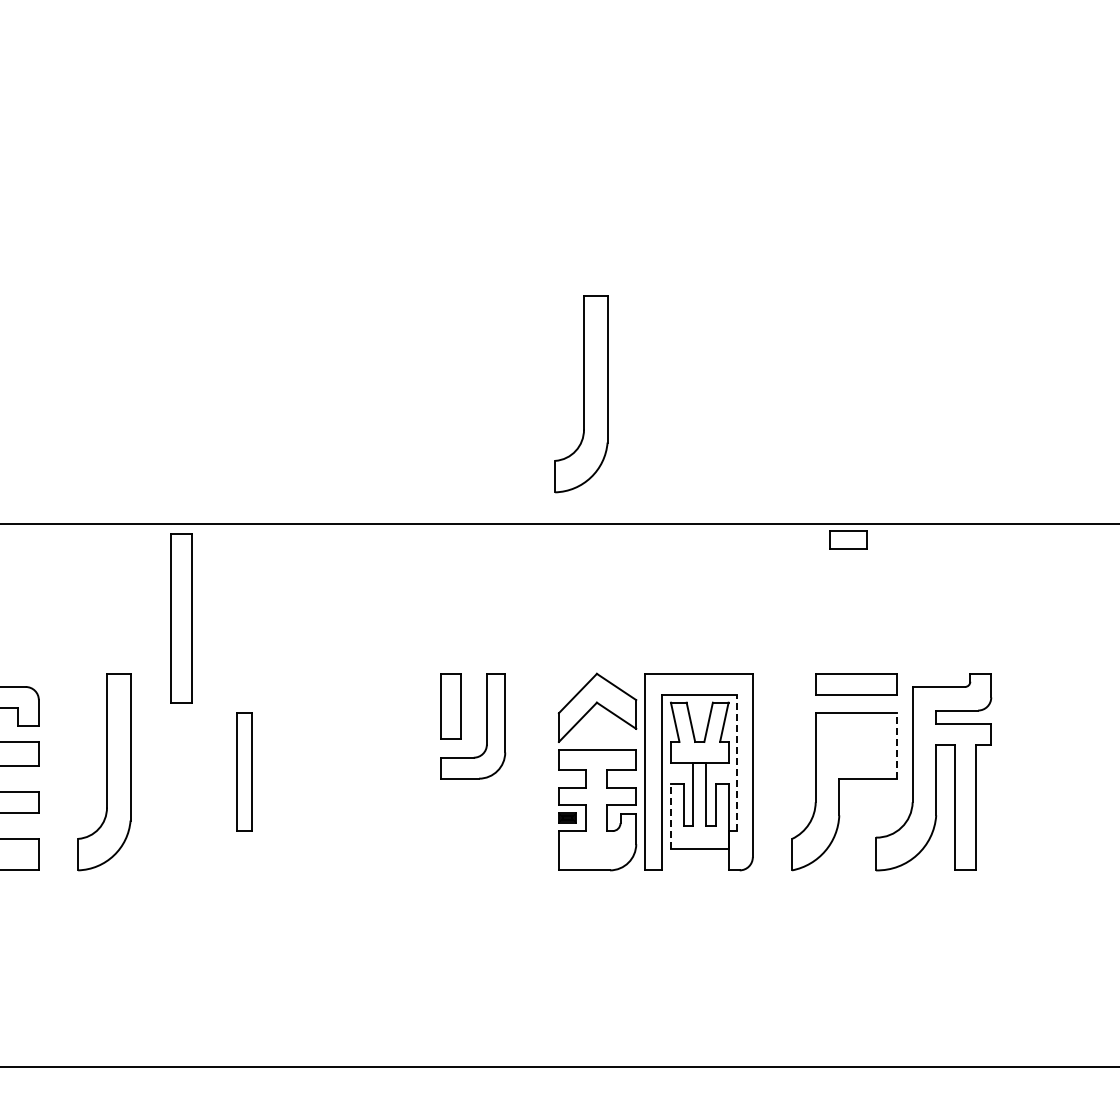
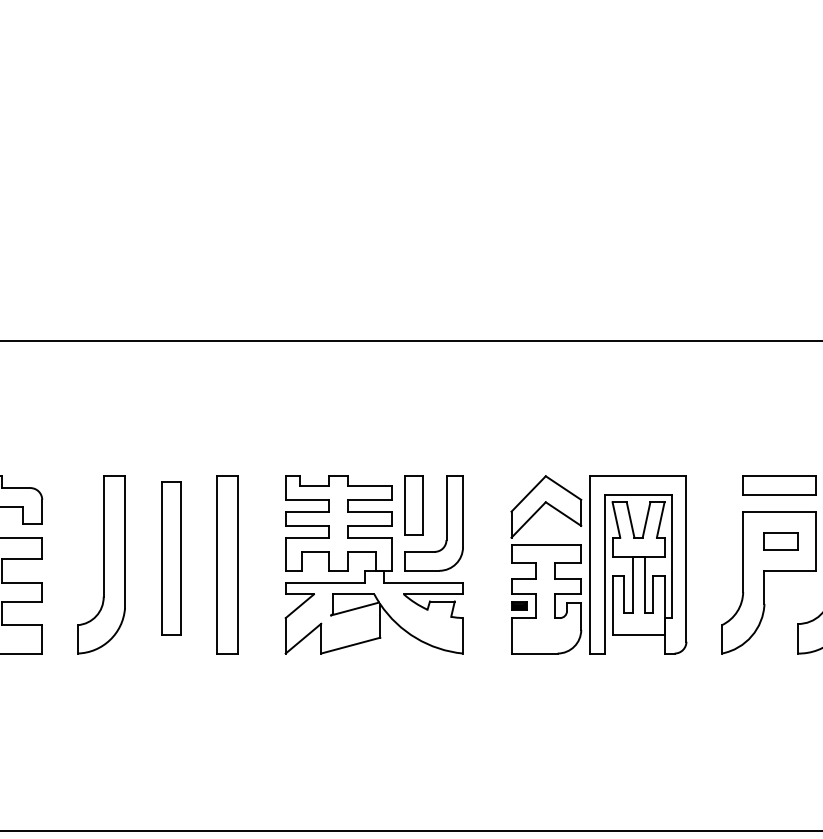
part: (581, 394) -> (531, 224), removed
part: (848, 539) -> (780, 540), moved
part: (181, 618) -> (170, 558), moved
line: (896, 745) -> (816, 540), dashed -> solid
line: (737, 762) -> (672, 556), dashed -> solid
part: (244, 771) -> (227, 564), size x1.67
part: (406, 772) -> (373, 565), added
line: (670, 816) -> (612, 604), dashed -> solid

